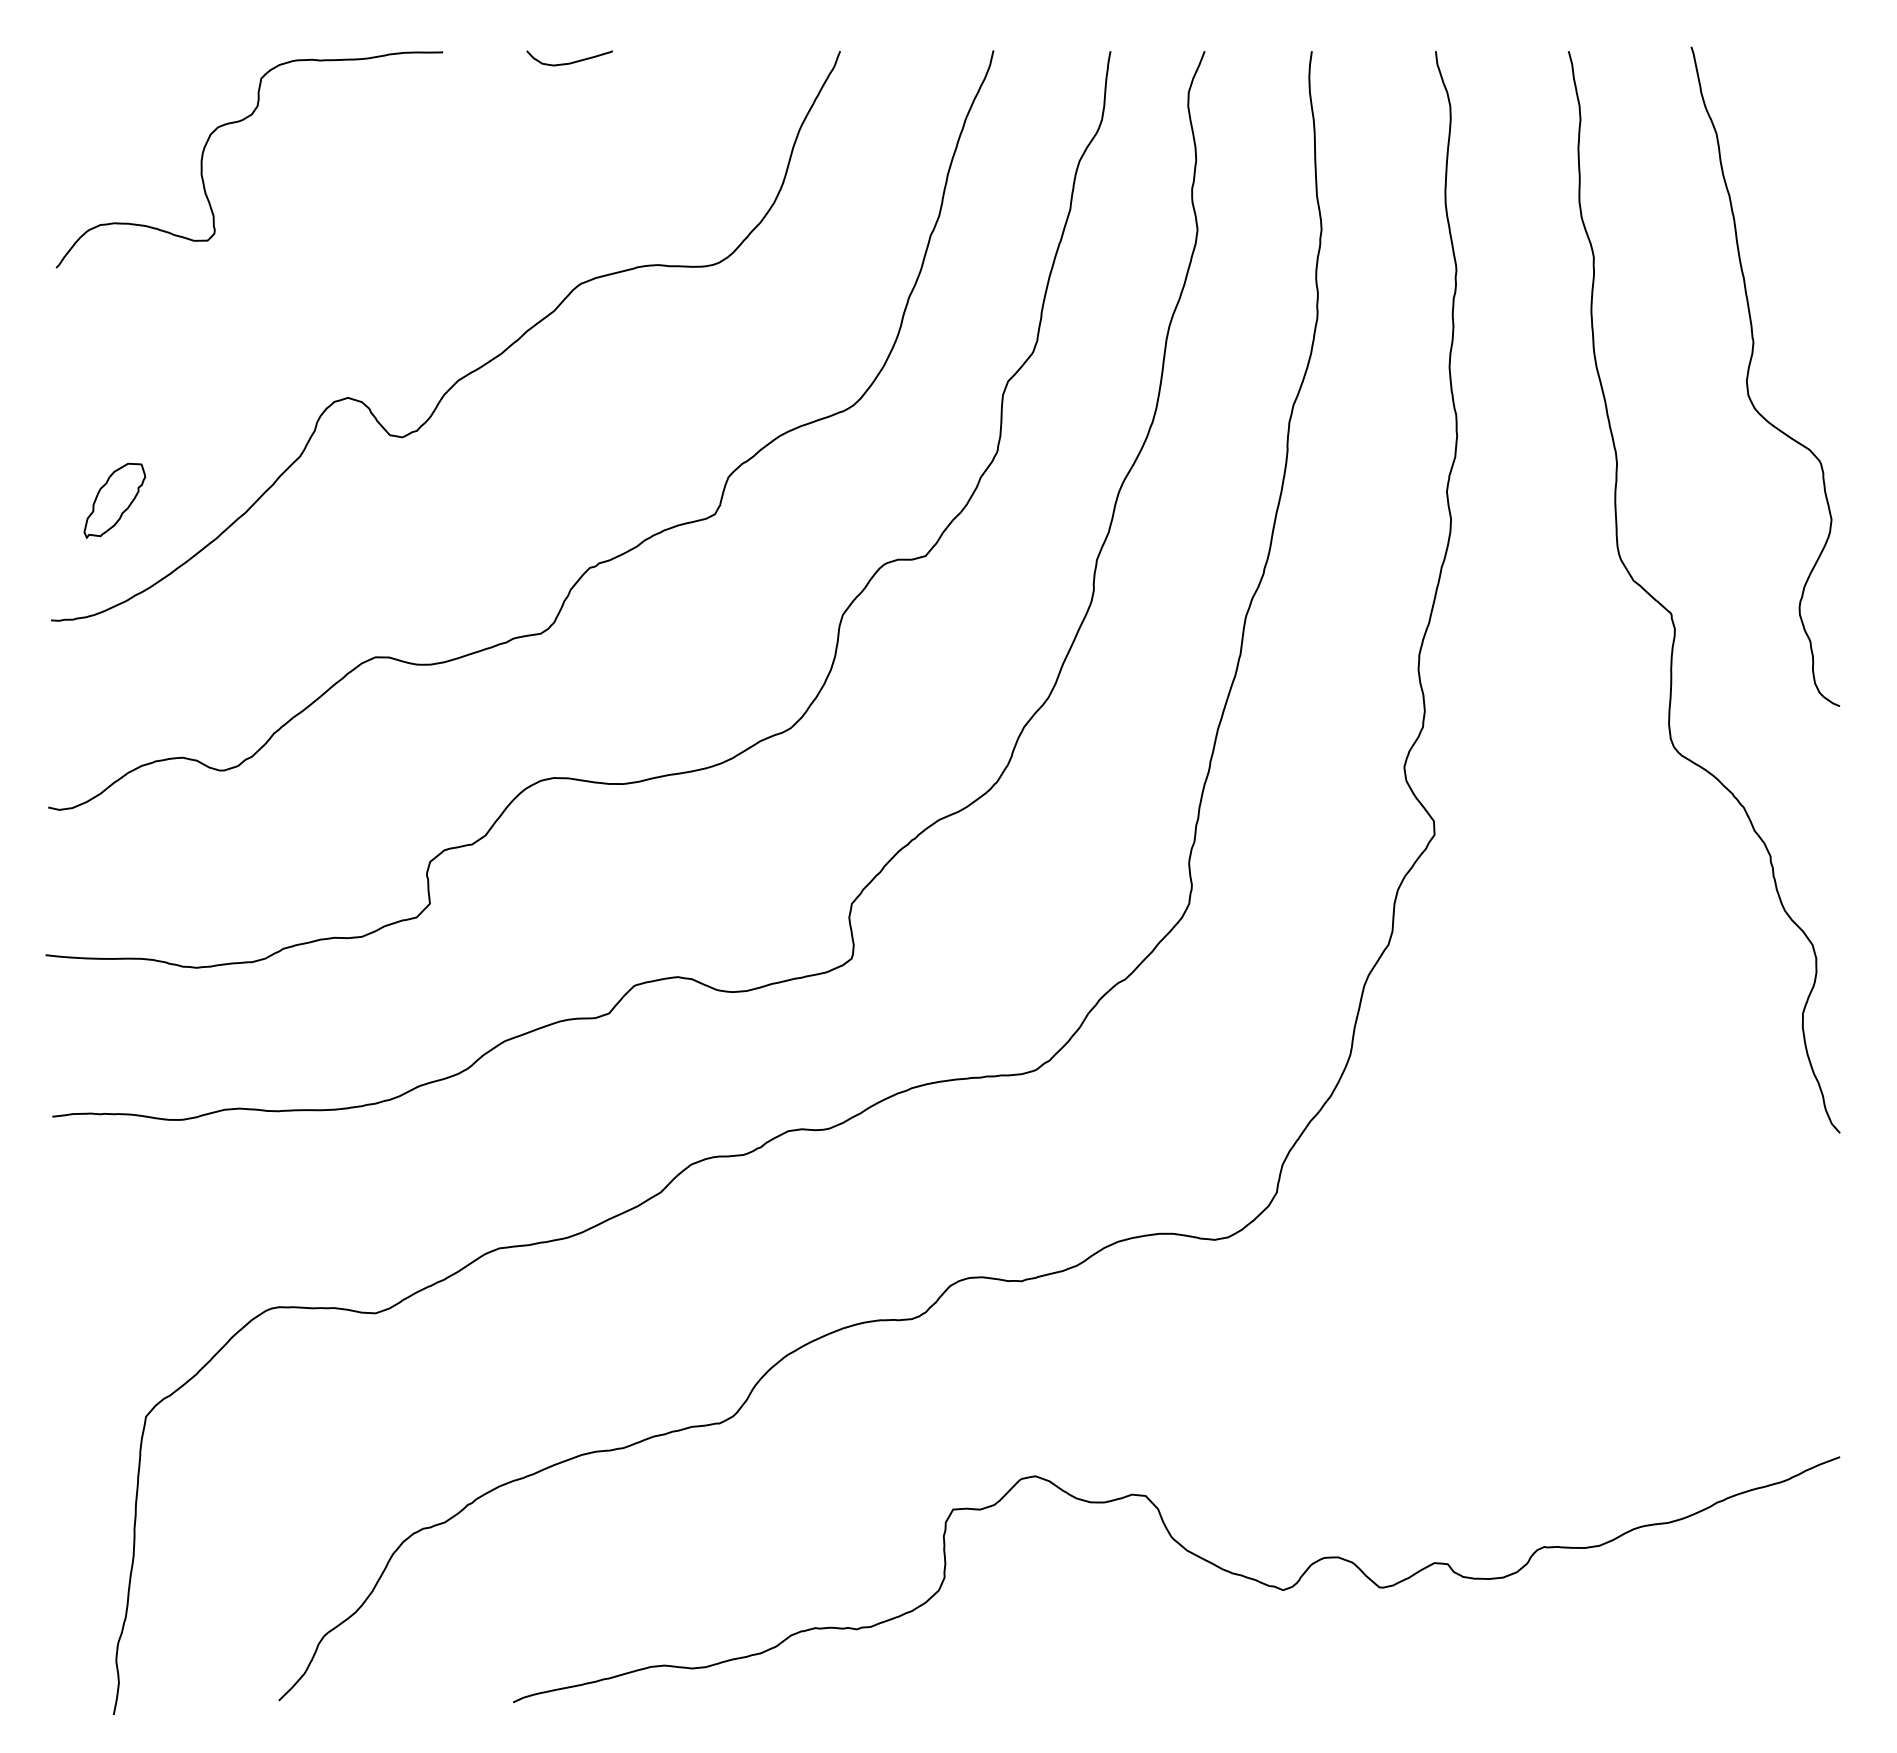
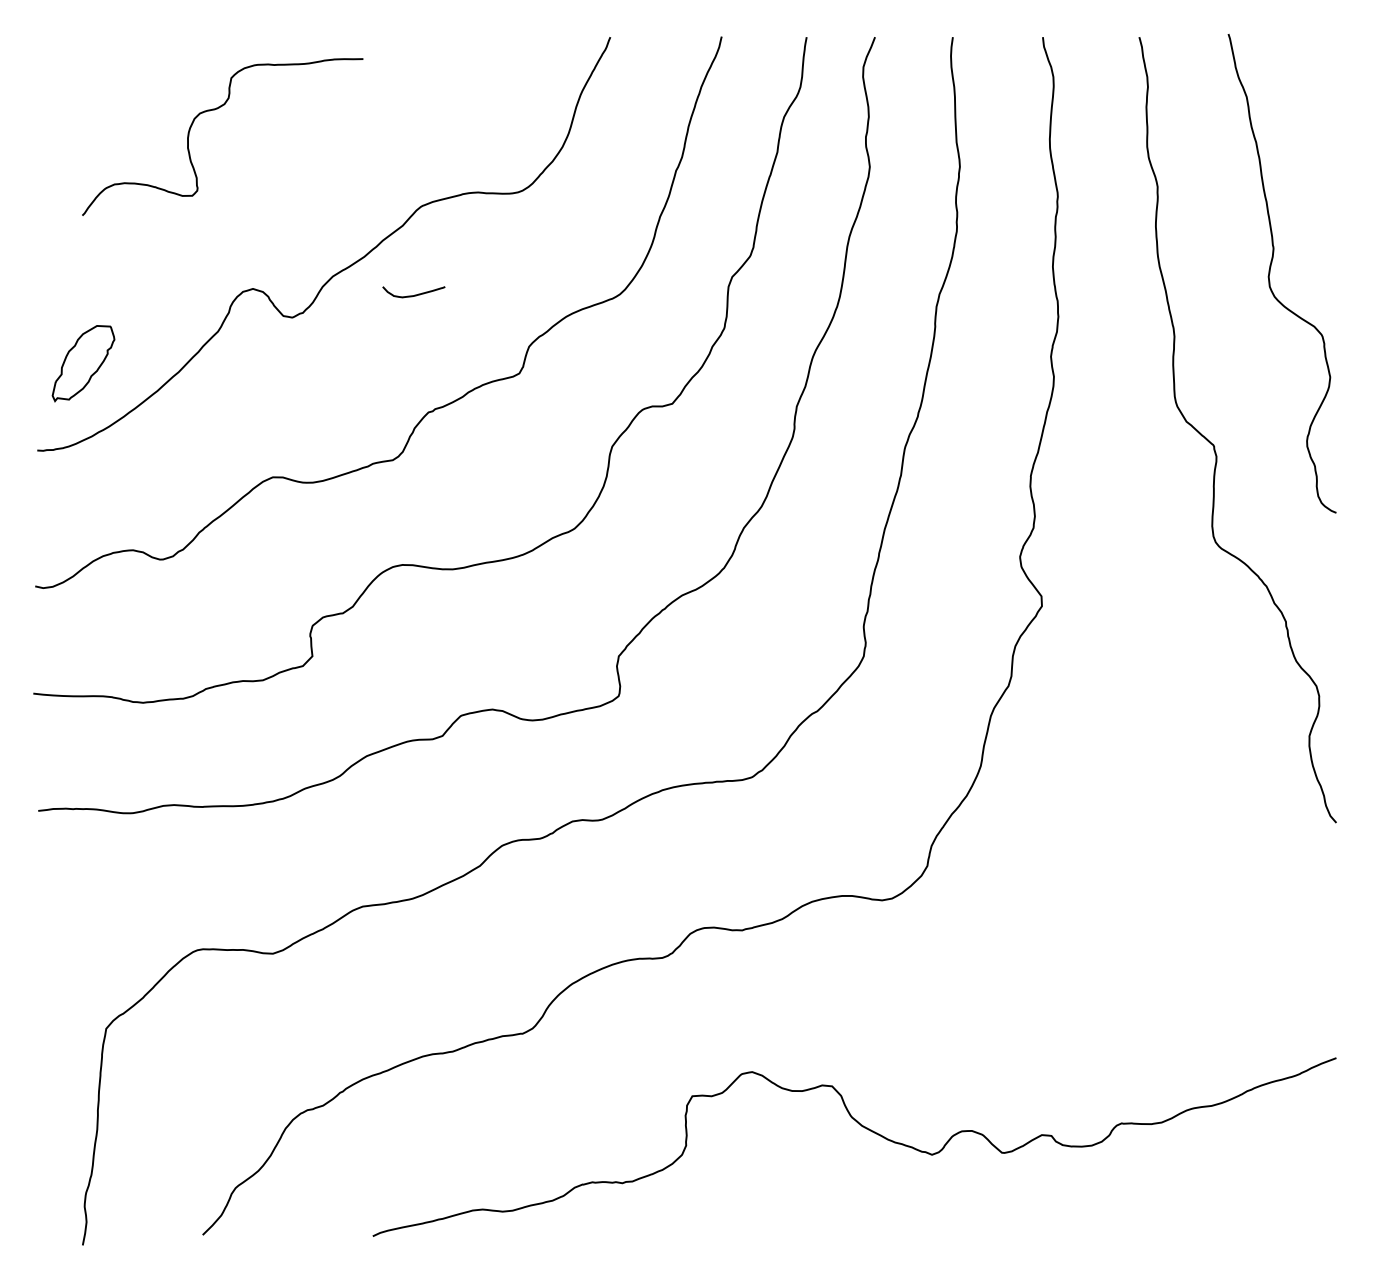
curve: (569, 62) -> (413, 295), moved
curve: (239, 122) -> (215, 110), moved
part: (114, 500) -> (83, 363), size x1.4

